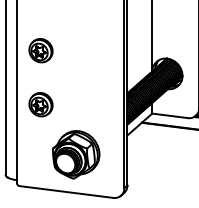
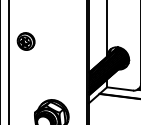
part: (40, 104) -> (25, 80), removed

